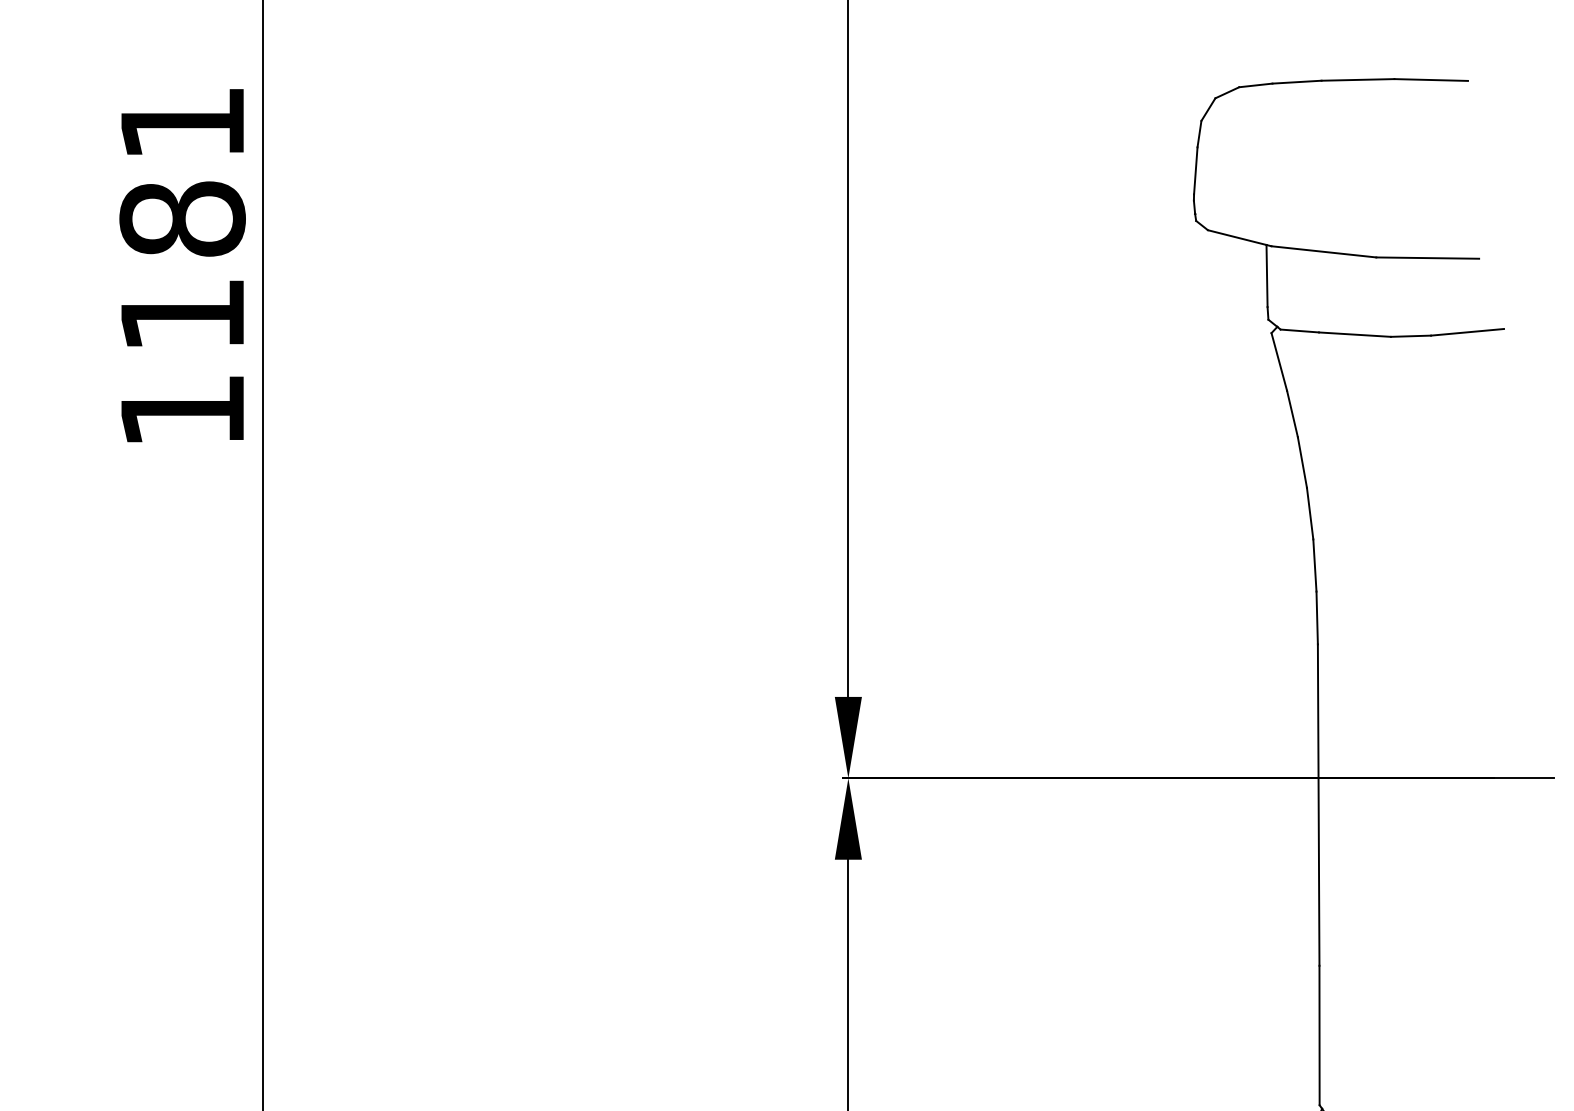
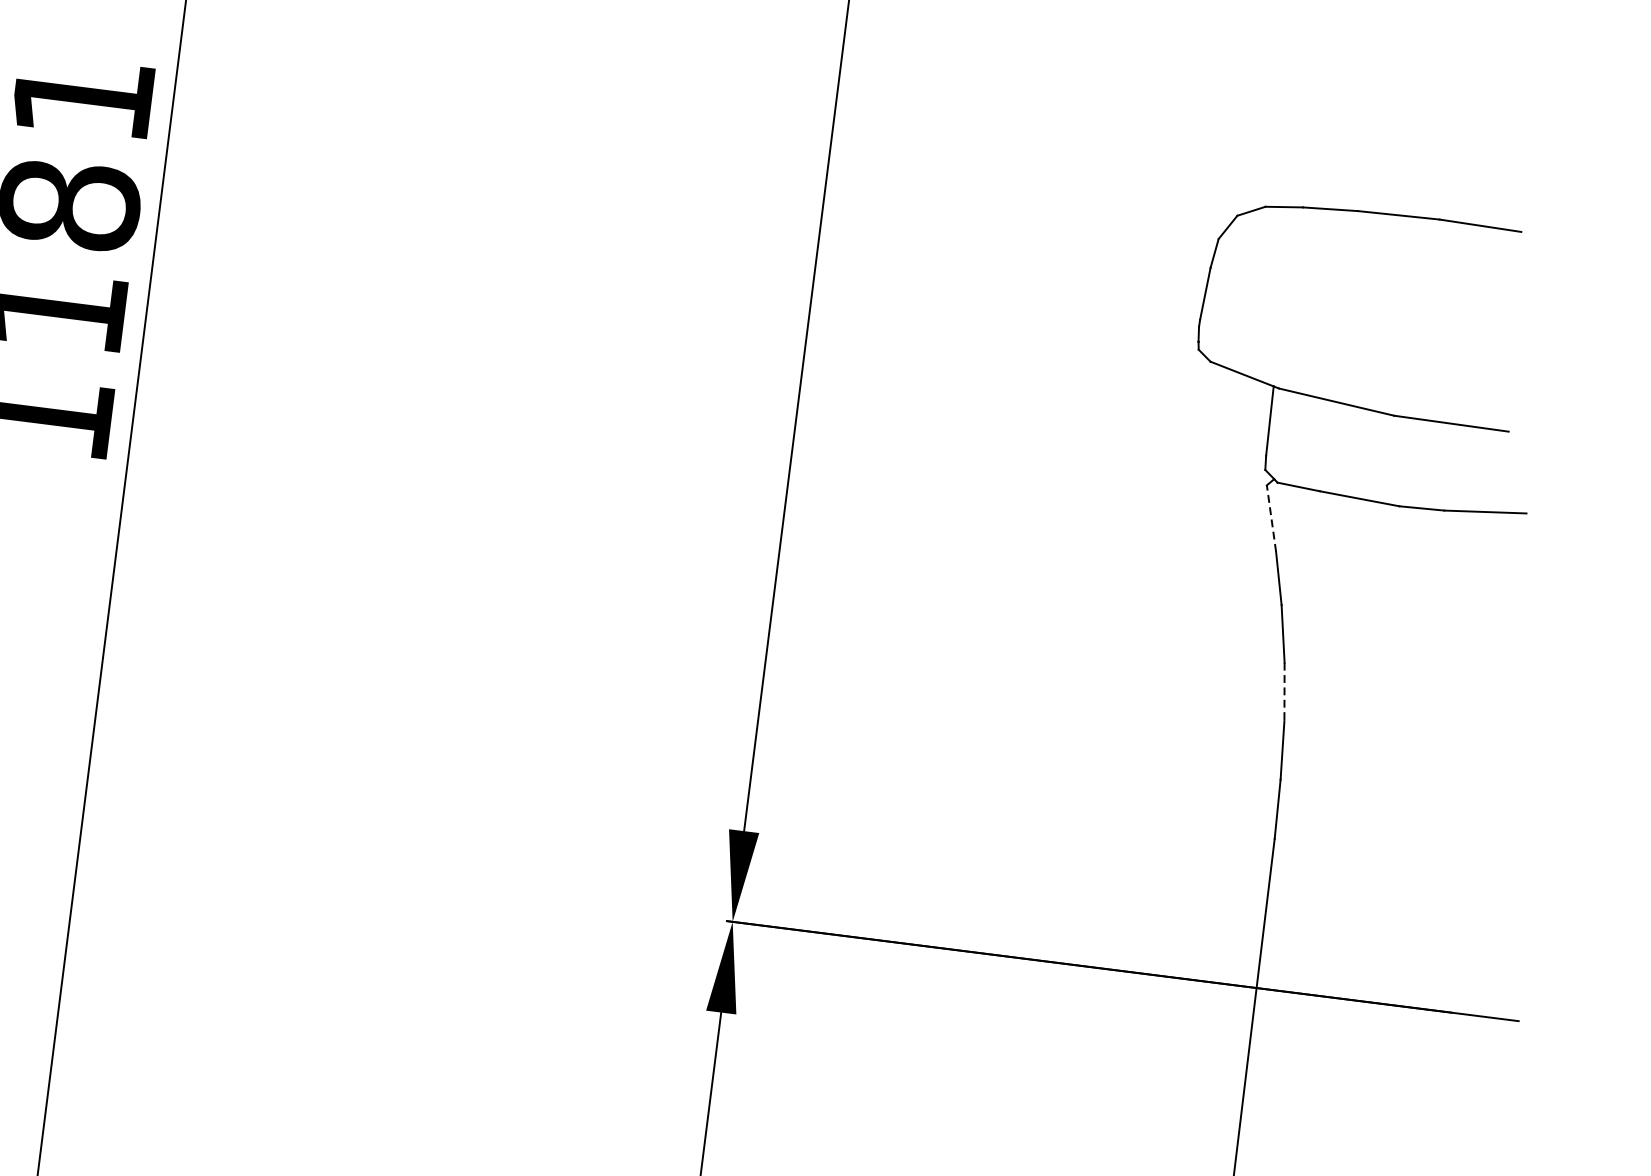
line: (1279, 361) -> (1271, 518), solid -> dashed
line: (1310, 513) -> (1284, 691), solid -> dashed

